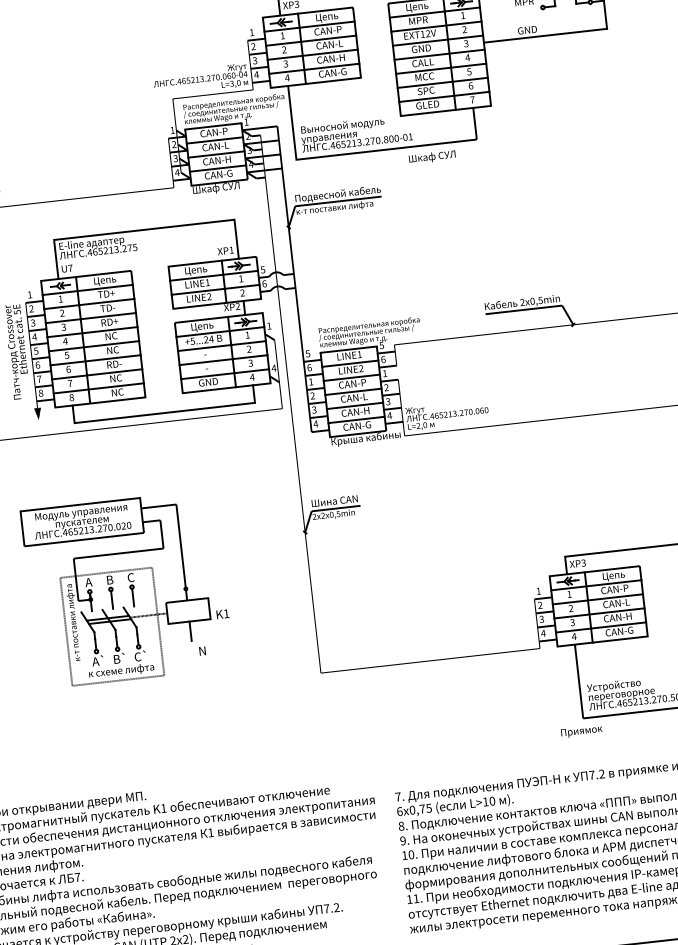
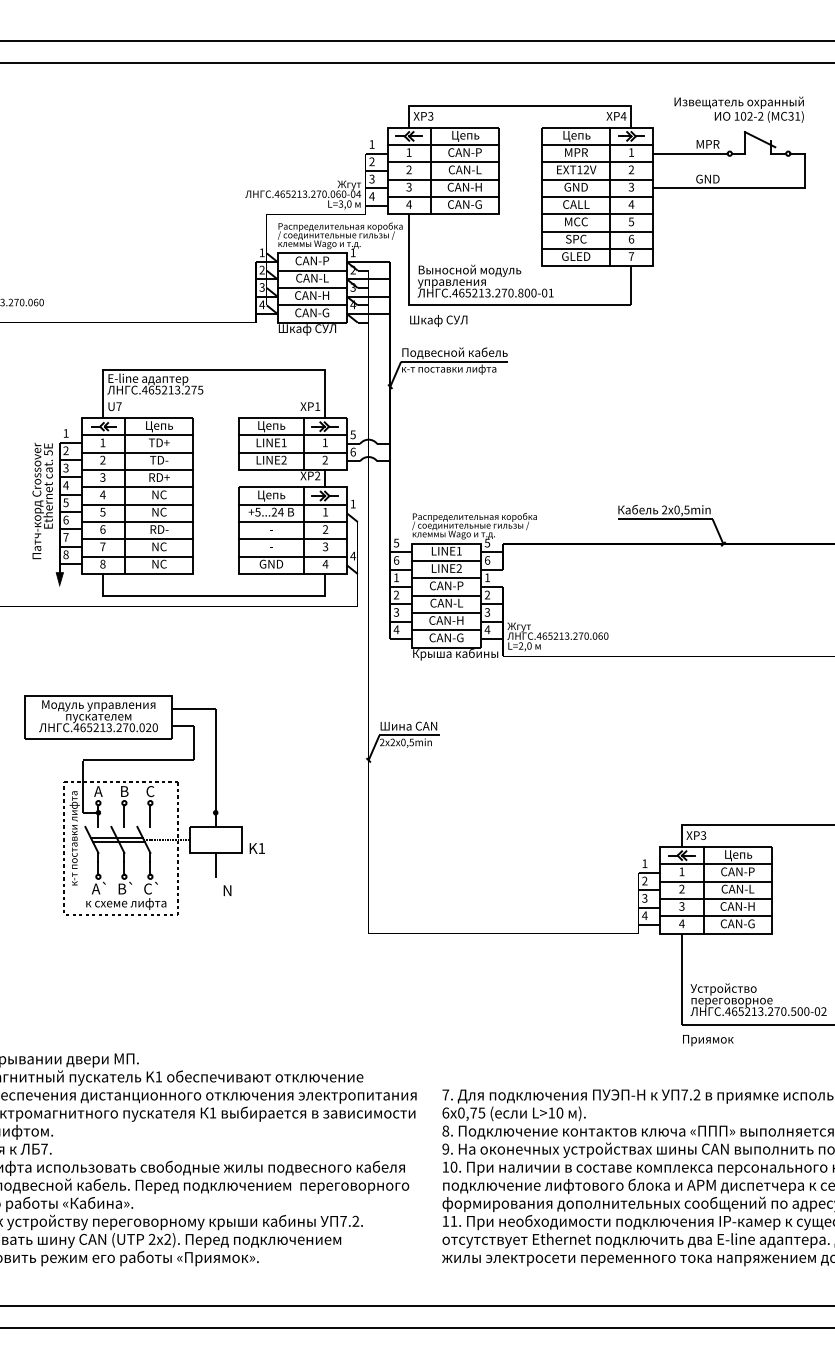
line: (511, 10) -> (690, 153), added
text: (432, 156) -> (438, 320), moved
text: (582, 731) -> (708, 1040), moved

